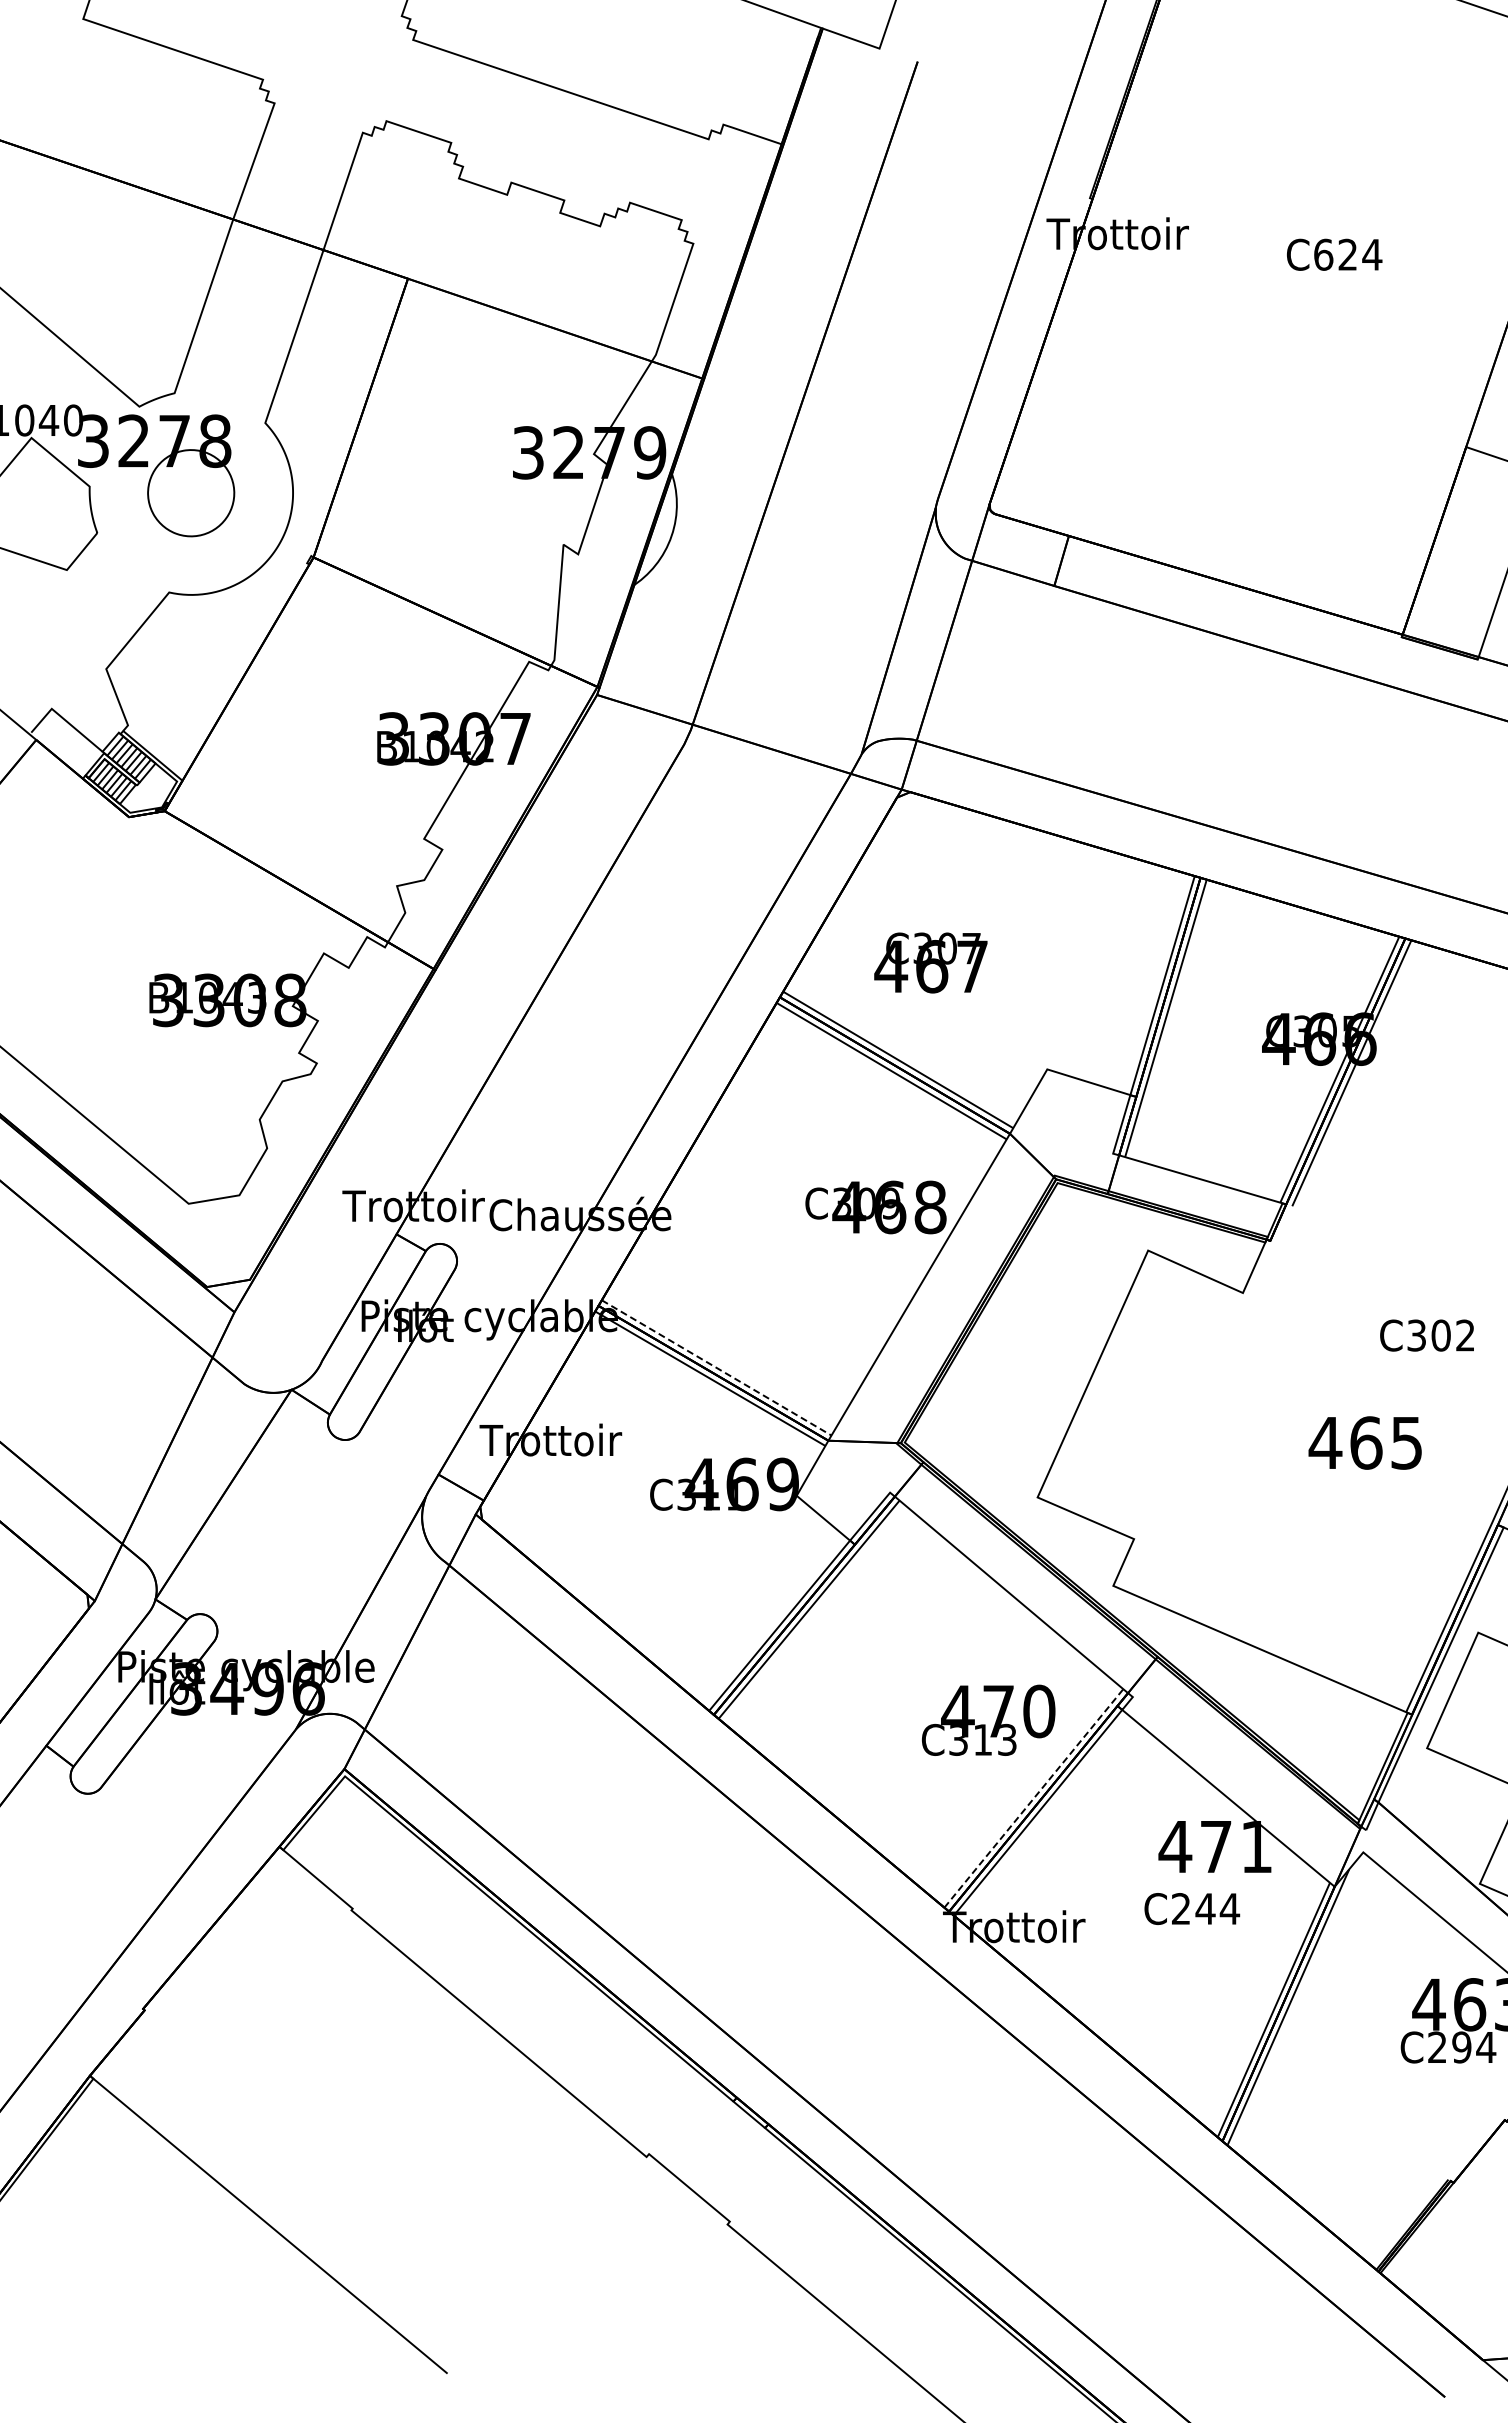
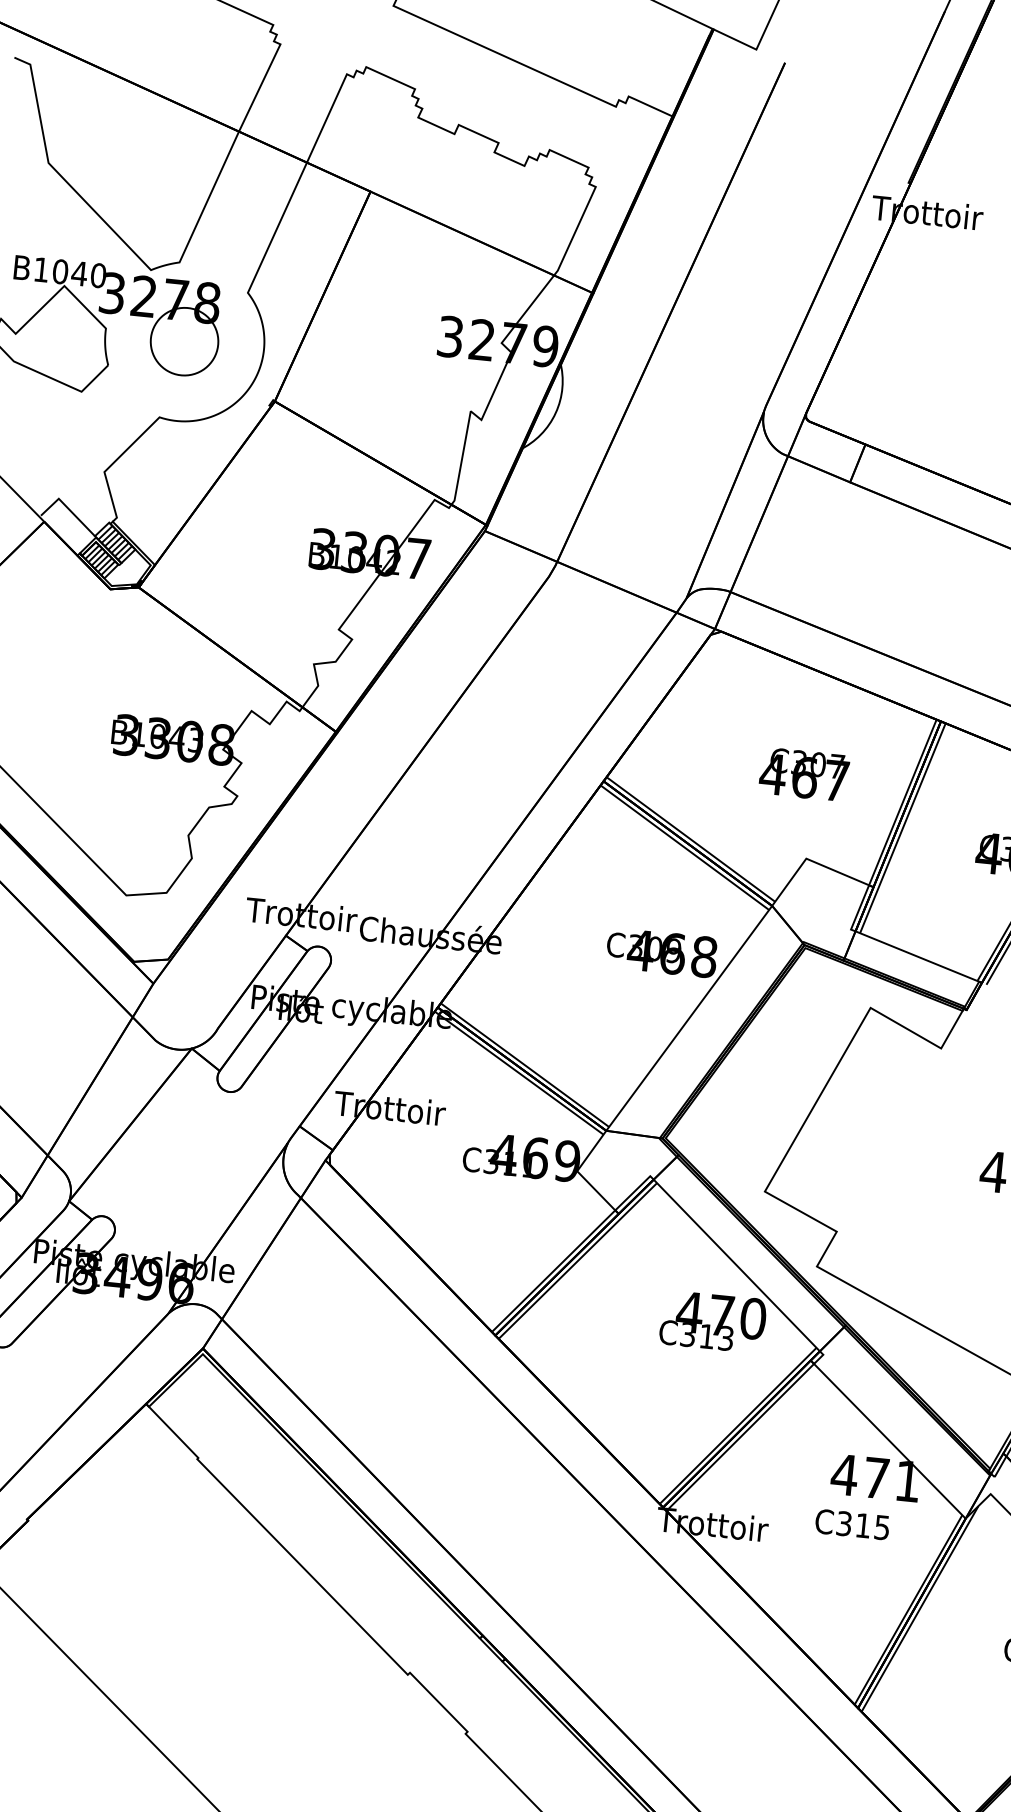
text: (930, 962) -> (804, 774), moved
line: (717, 1368) -> (525, 1065), dashed -> solid
text: (988, 1719) -> (713, 1321), moved
line: (1034, 1798) -> (738, 1426), dashed -> solid
text: (1206, 1909) -> (863, 1526), C244 -> C315

